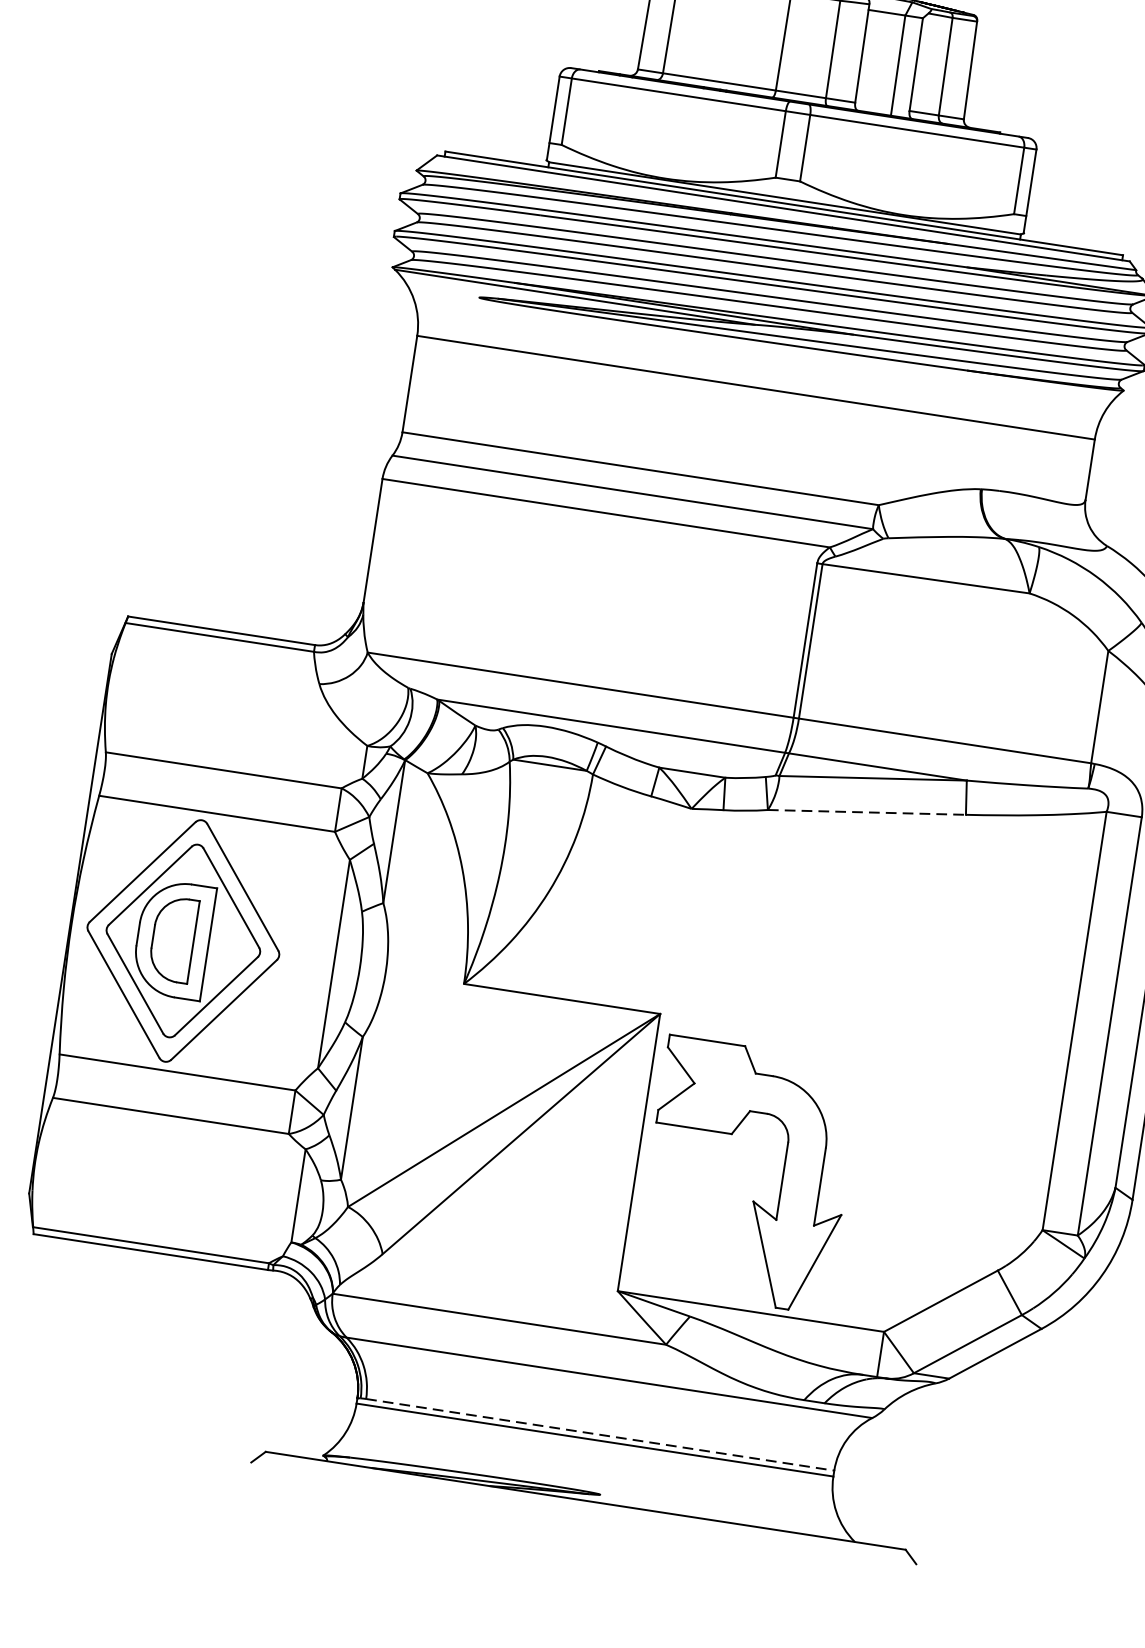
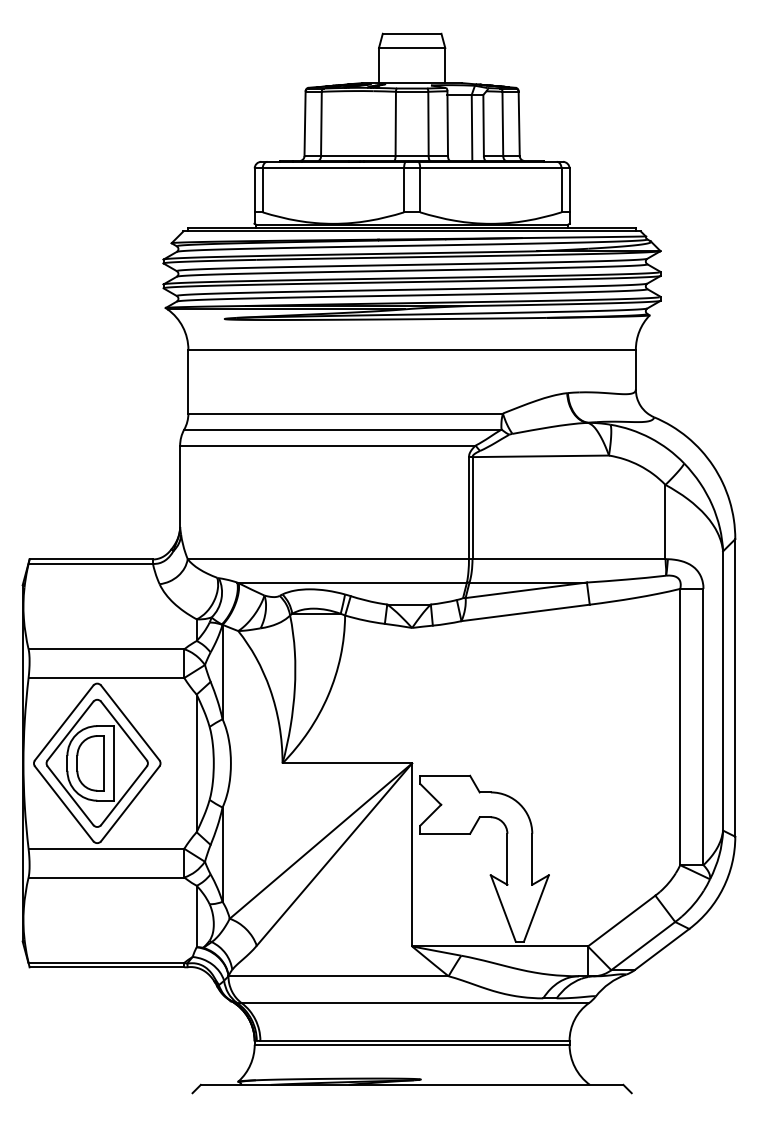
line: (866, 811) -> (525, 612), dashed -> solid
line: (599, 1434) -> (414, 1040), dashed -> solid

